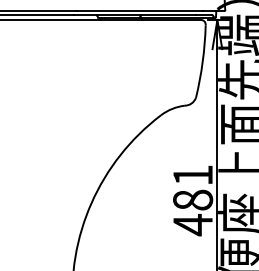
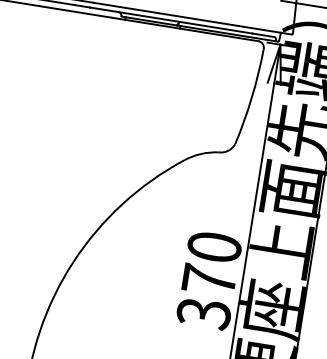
text: (193, 200) -> (209, 280), 481 -> 370

